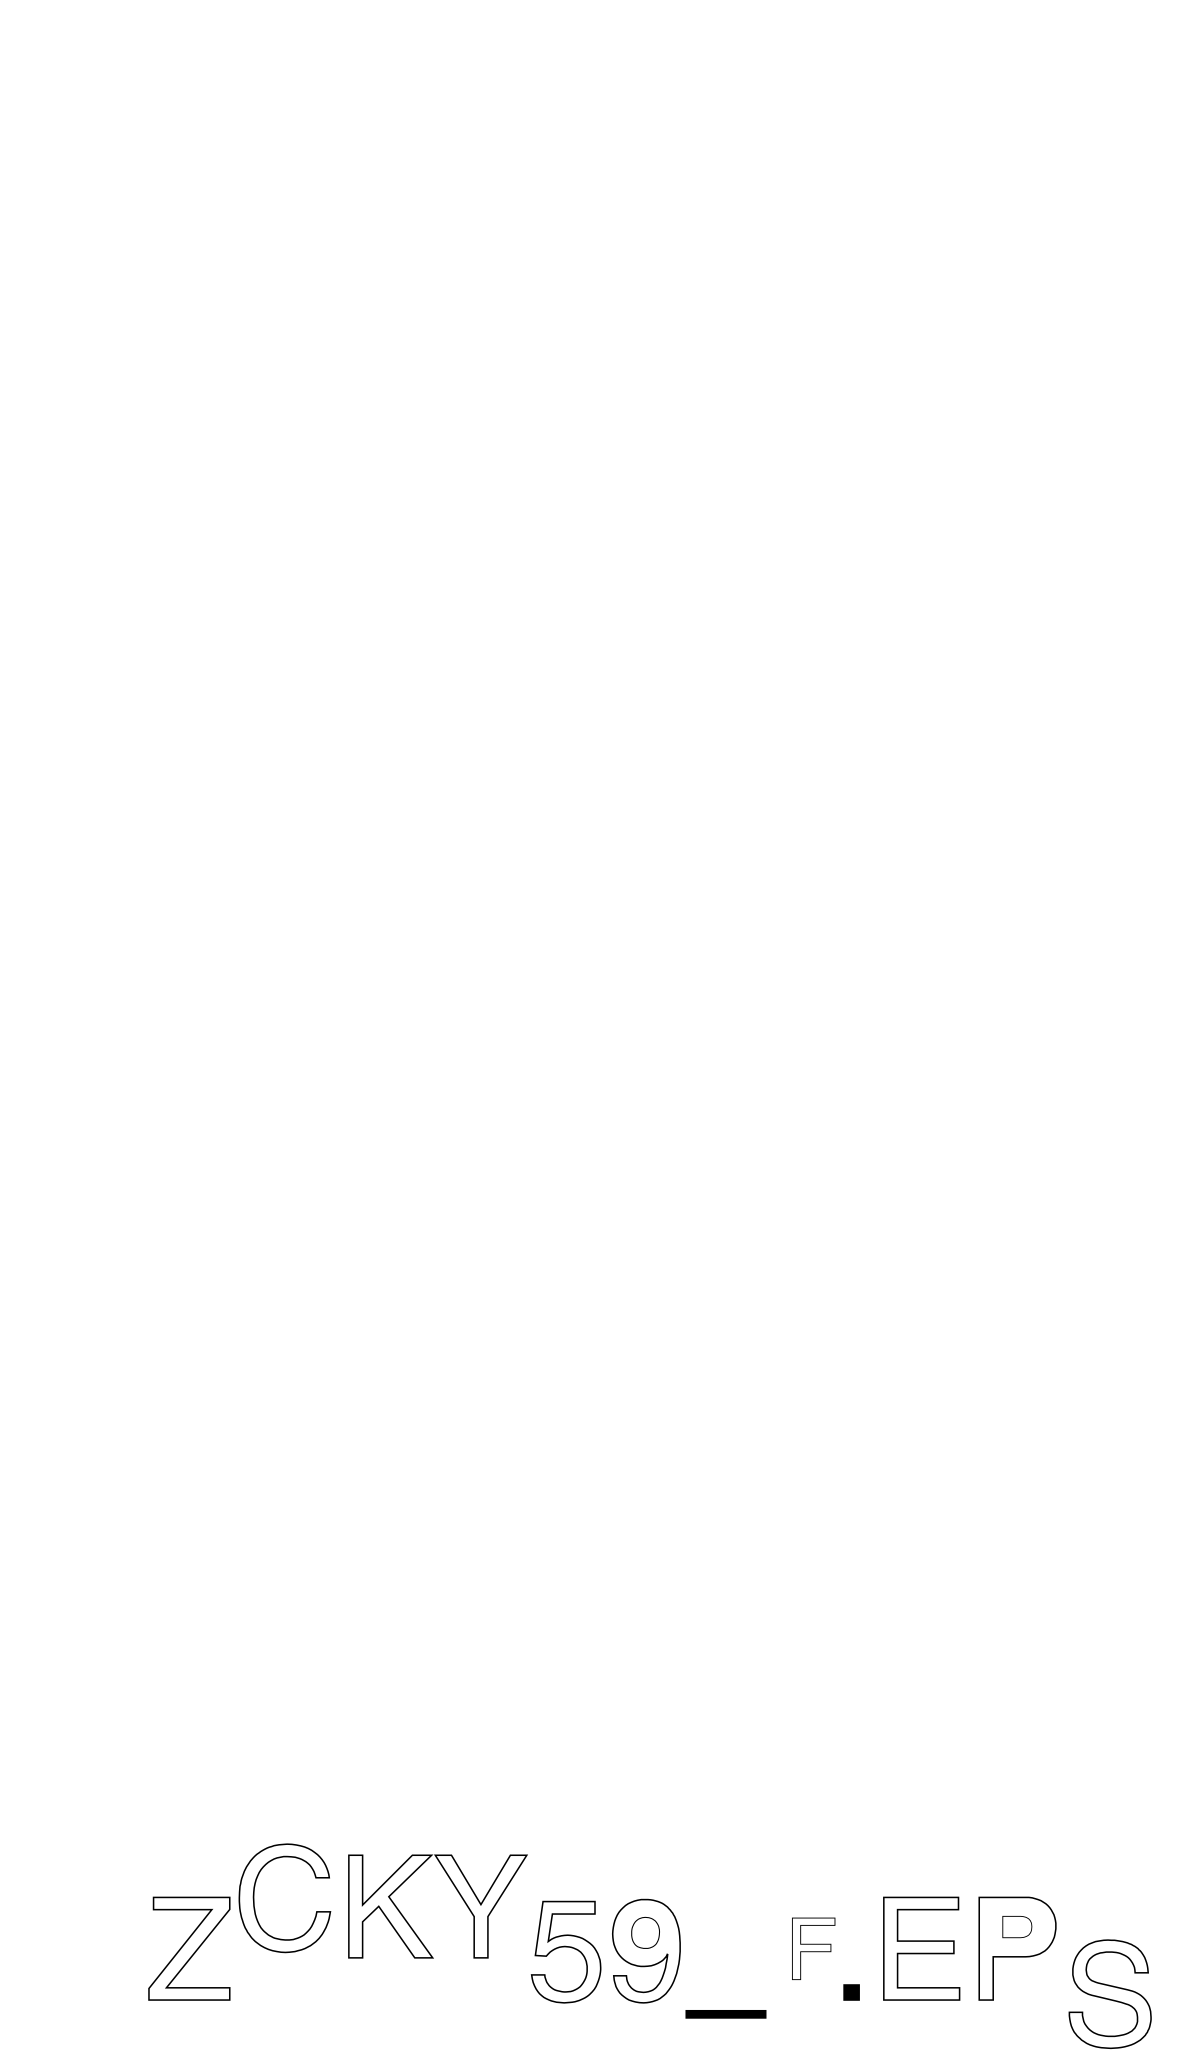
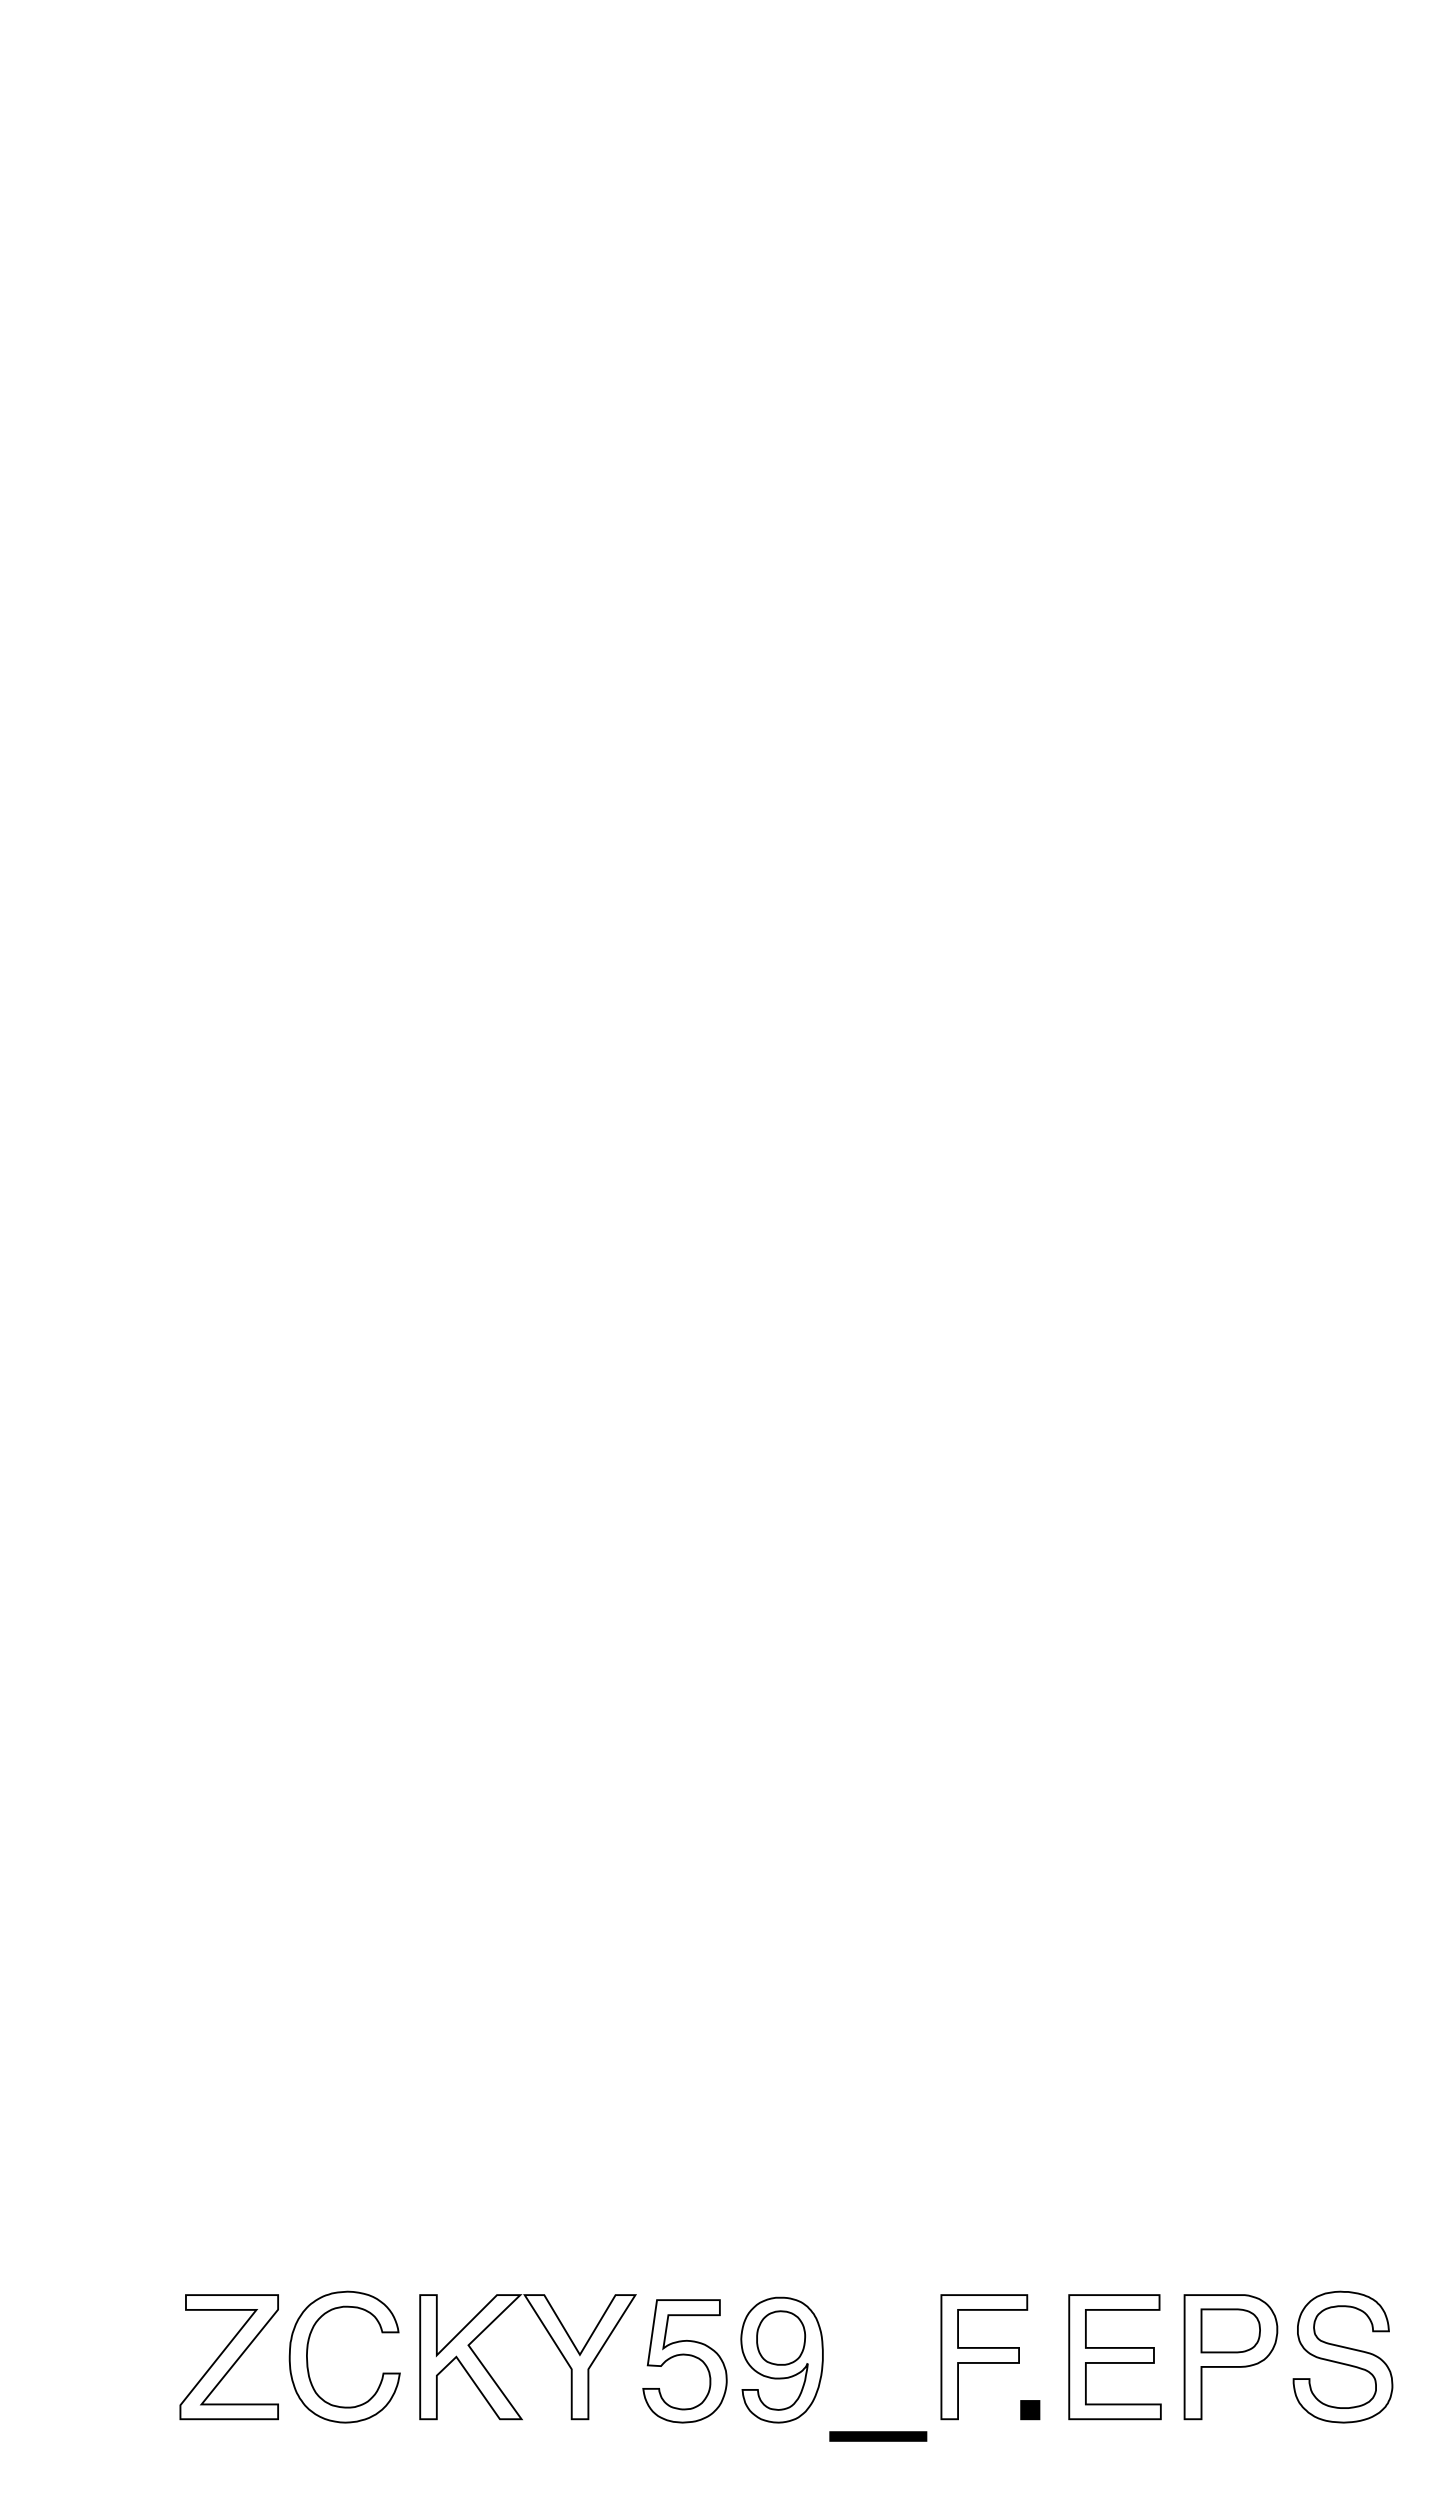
part: (457, 1891) -> (551, 2339), moved
part: (254, 1901) -> (308, 2361), moved
part: (1017, 1926) -> (1230, 2330), size x1.67
part: (645, 1932) -> (780, 2337), size x1.43
part: (813, 1949) -> (984, 2357), size x1.67
part: (1109, 1993) -> (1342, 2356), moved

